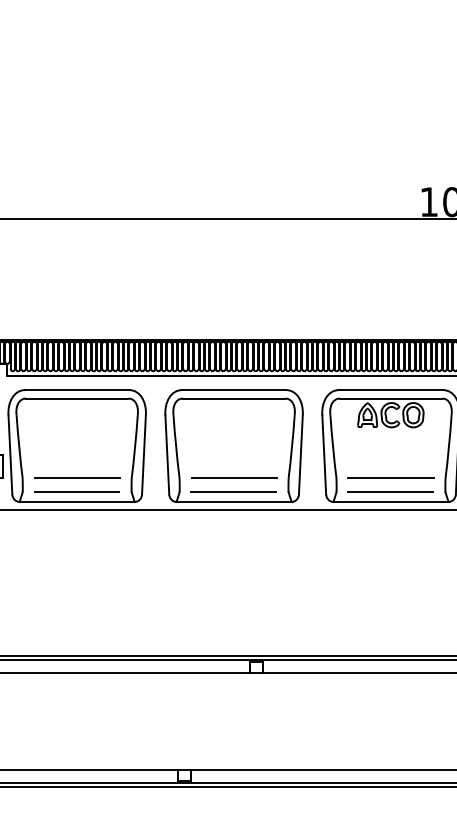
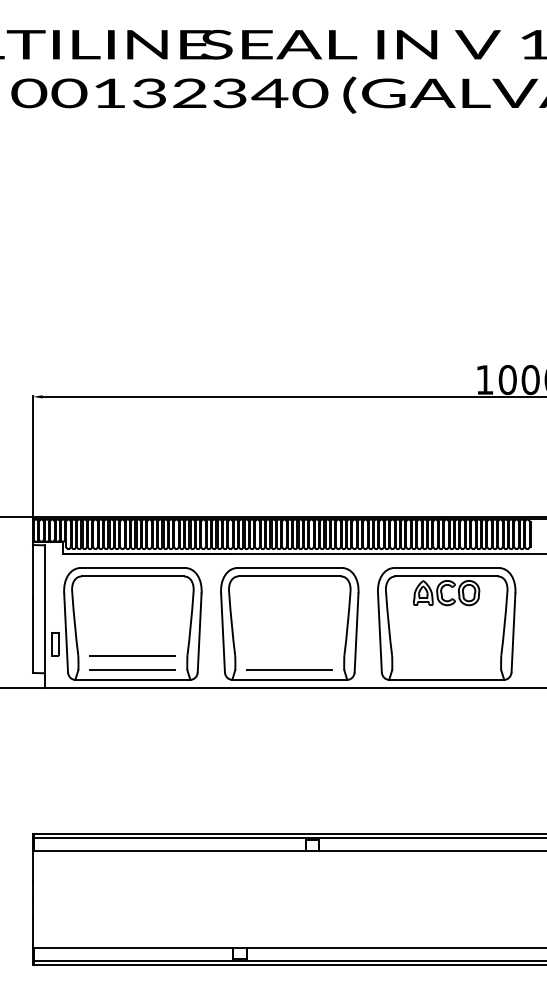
line: (233, 477) -> (289, 655), removed
line: (390, 477) -> (446, 655), removed
line: (390, 491) -> (446, 669), removed

